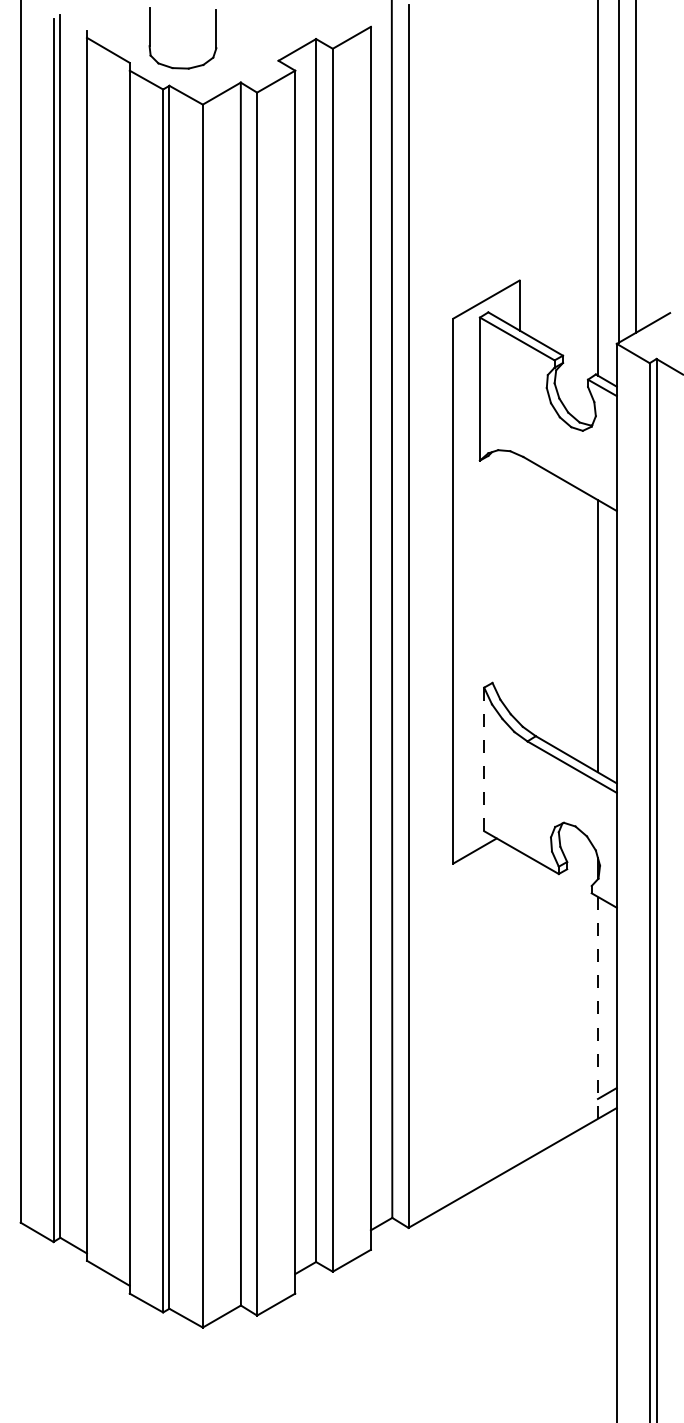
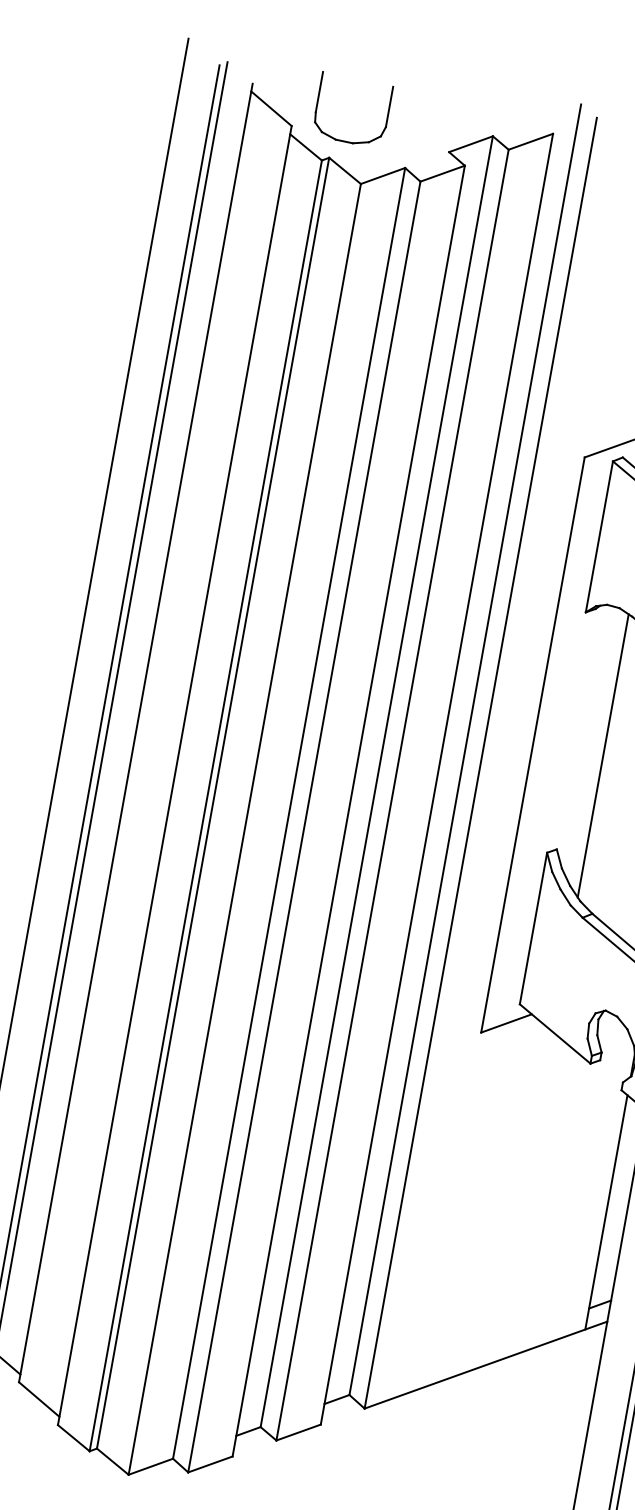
line: (519, 589) -> (603, 755), added
line: (484, 759) -> (533, 928), dashed -> solid
line: (597, 1007) -> (605, 1211), dashed -> solid

